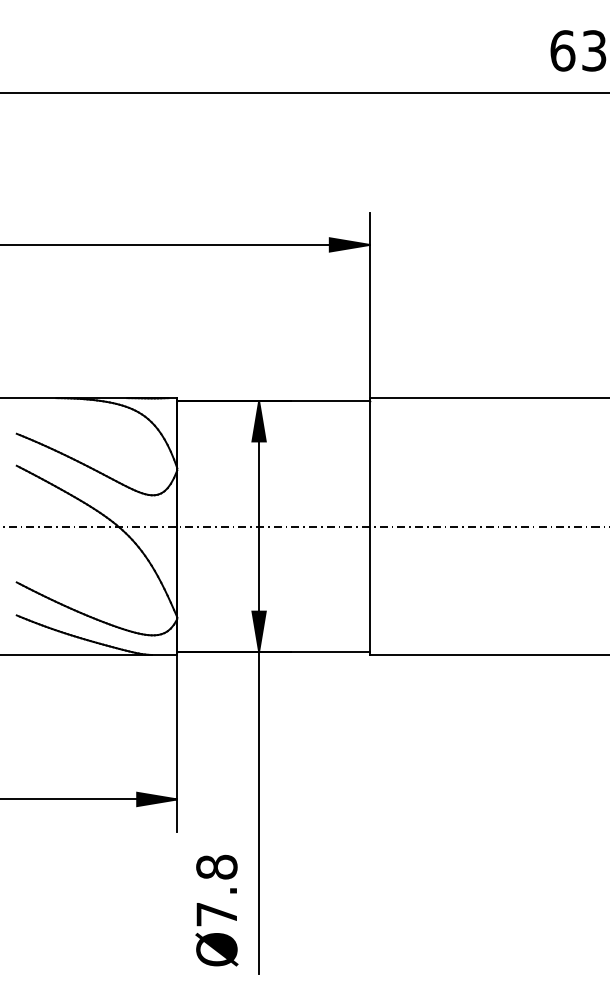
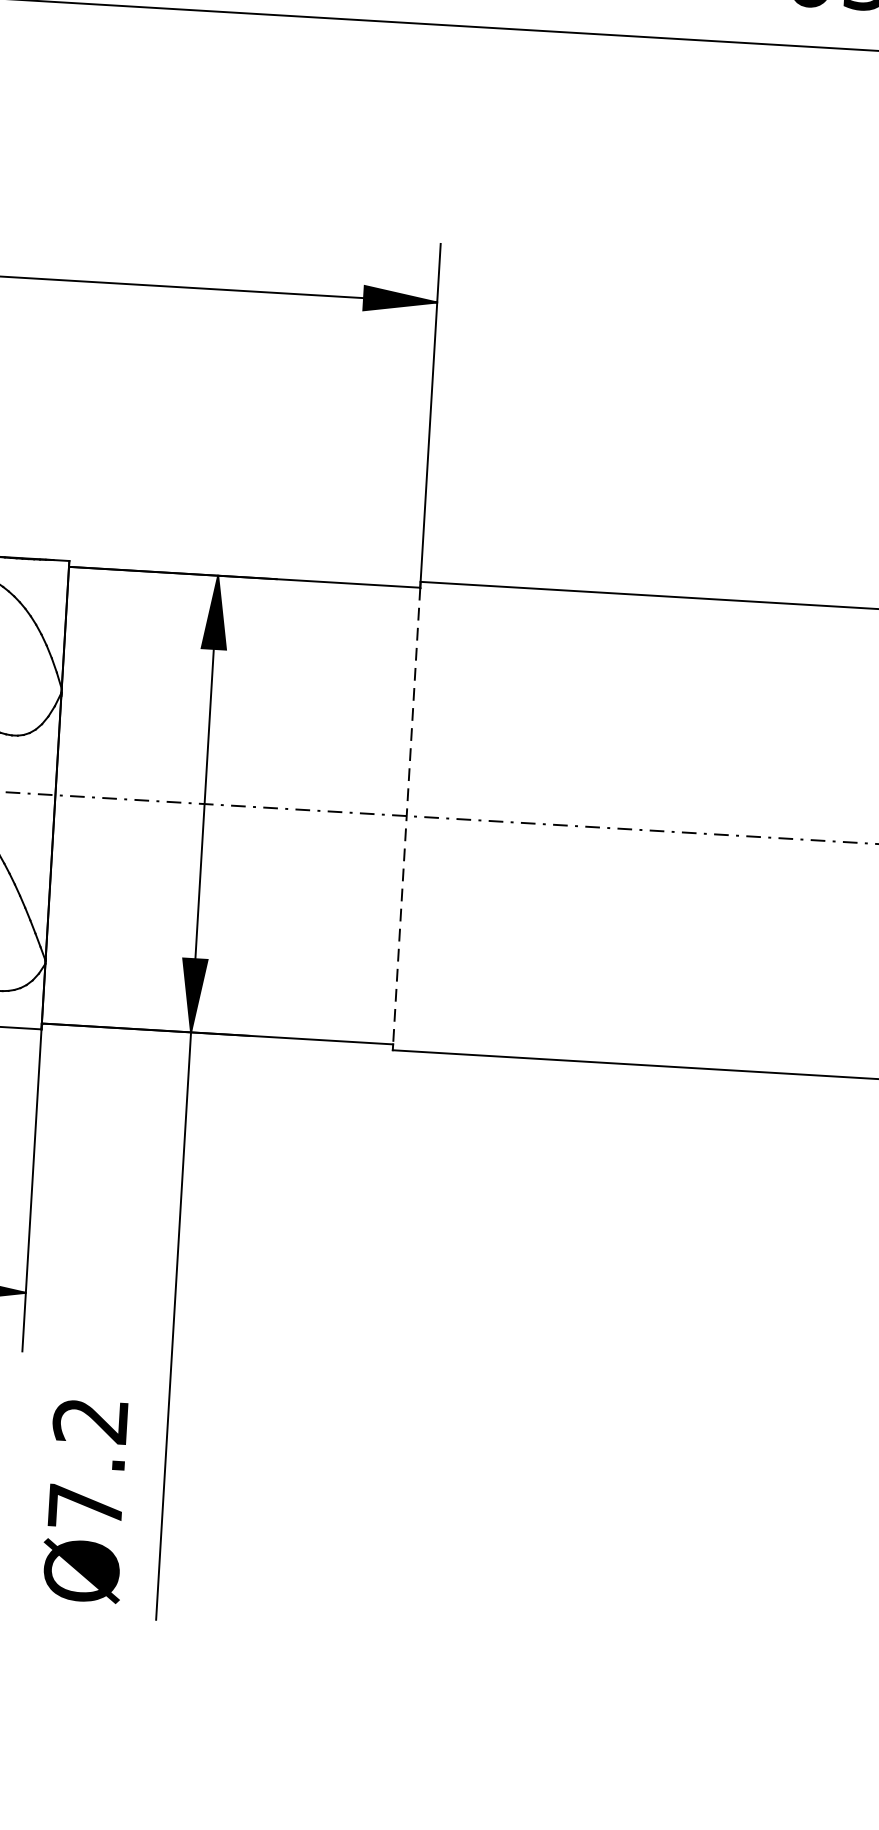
line: (369, 527) -> (405, 817), solid -> dashed
text: (216, 866) -> (90, 1419), Ø7.8 -> Ø7.2

